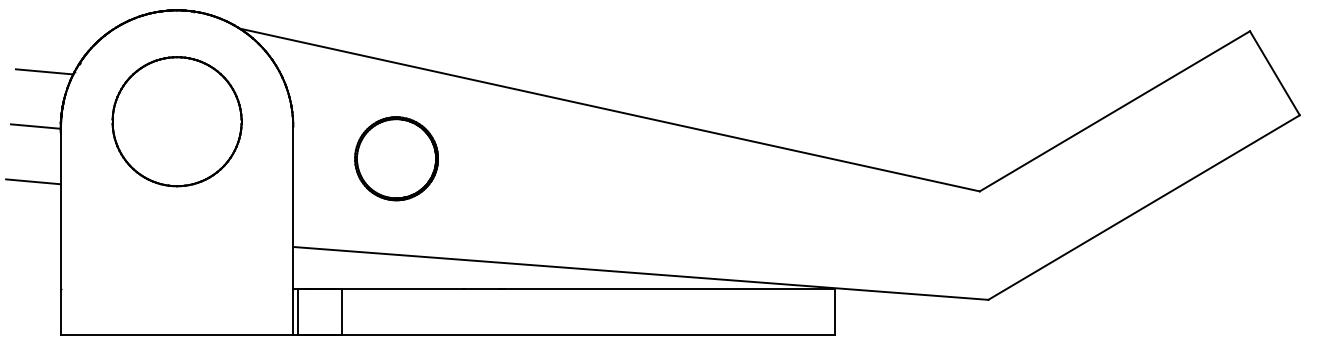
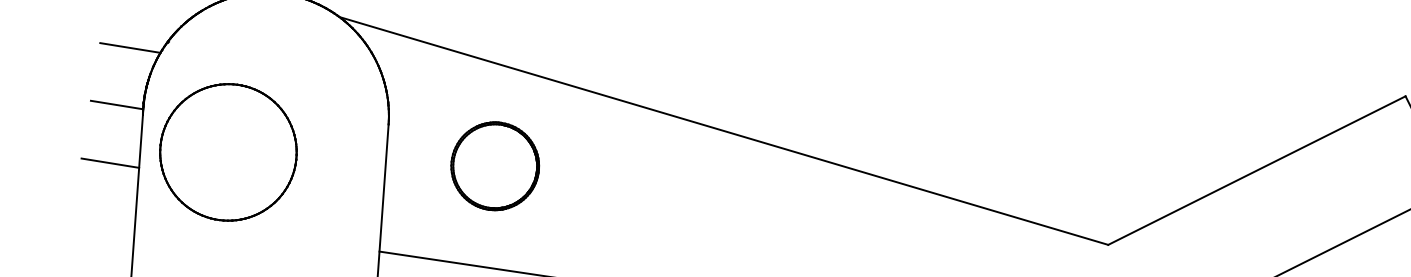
part: (176, 121) -> (227, 152), moved

